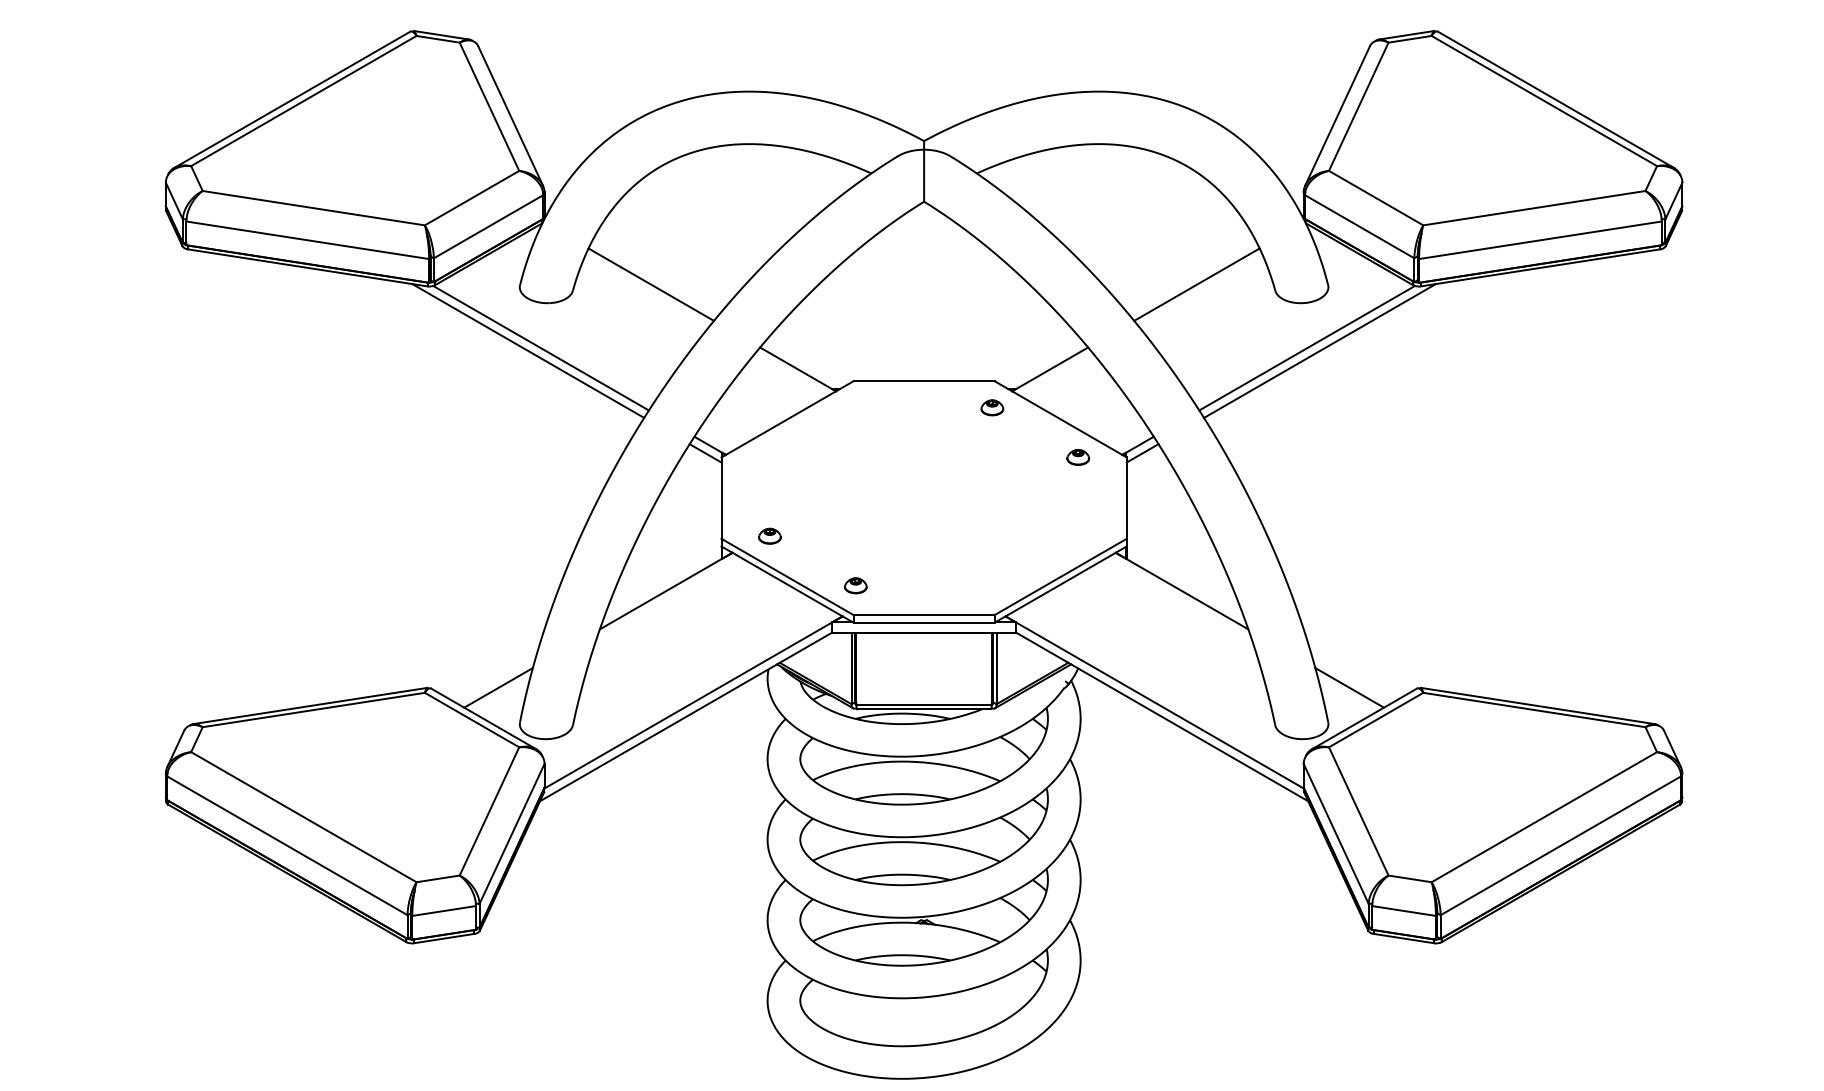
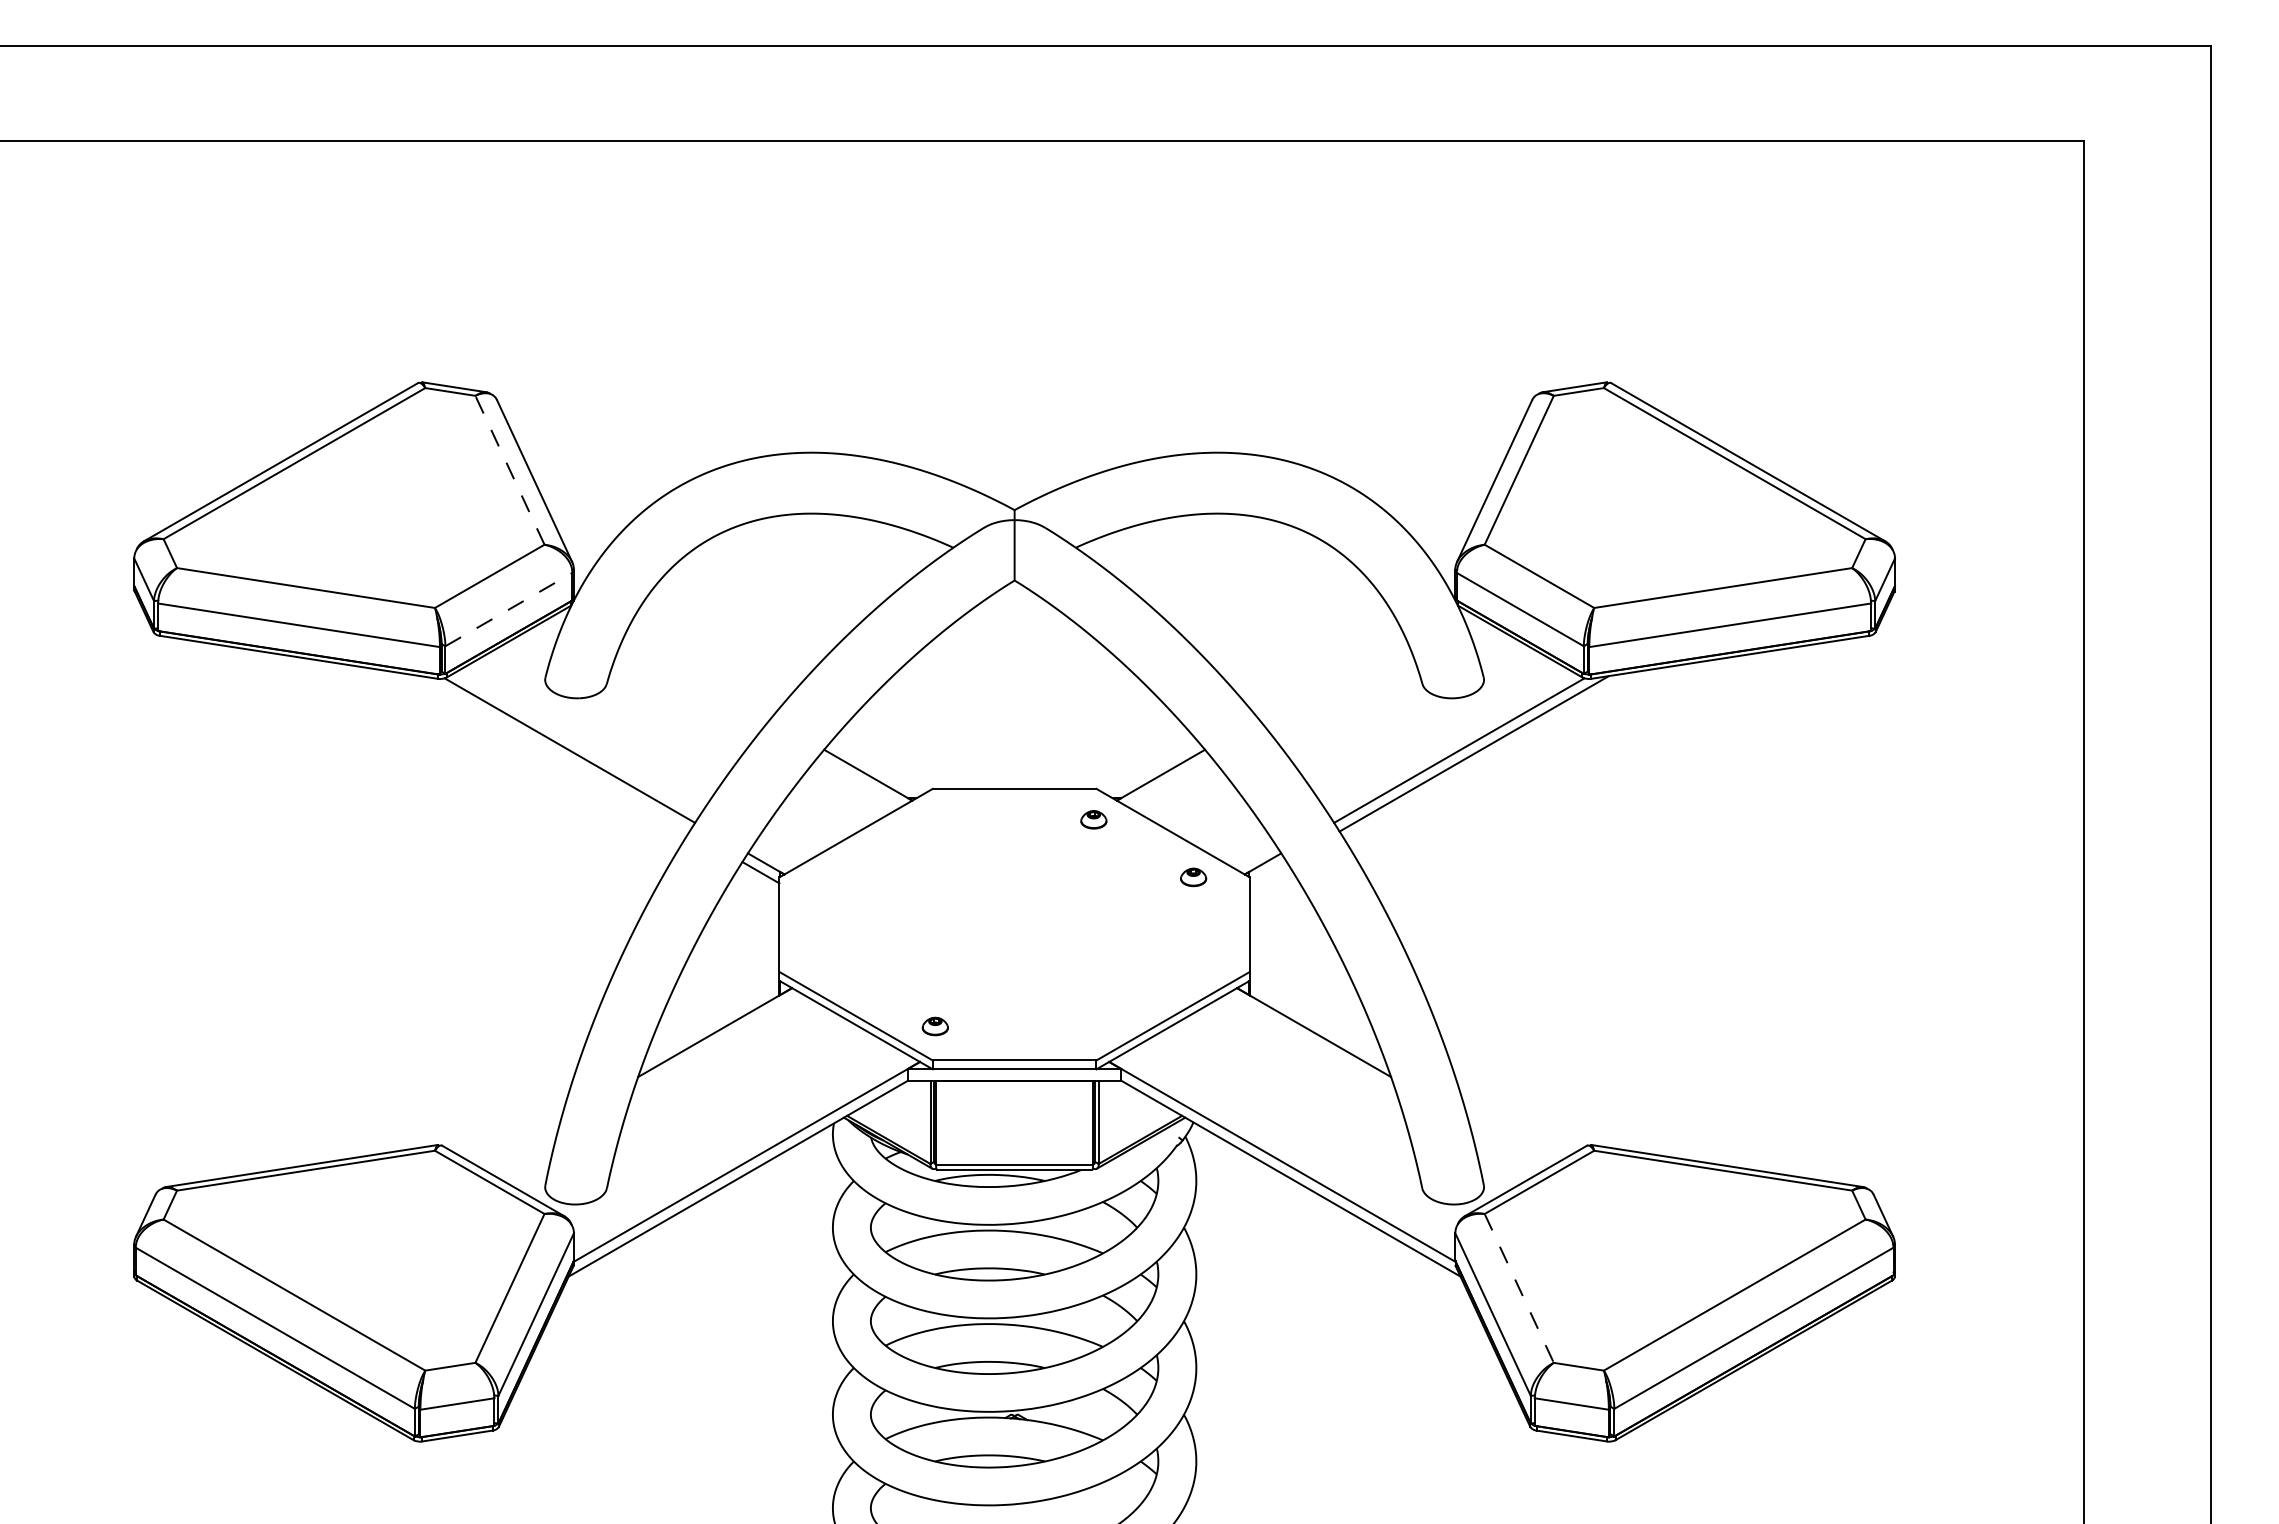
line: (489, 106) -> (509, 469), solid -> dashed
line: (489, 226) -> (509, 609), solid -> dashed
line: (650, 284) -> (697, 676), removed
line: (1197, 284) -> (1331, 676), removed
line: (527, 350) -> (554, 753), removed
line: (1141, 453) -> (1267, 872), removed
part: (769, 535) -> (835, 968), removed
line: (498, 687) -> (520, 1144), removed
line: (1349, 687) -> (1508, 1144), removed
line: (1358, 811) -> (1519, 1288), solid -> dashed

